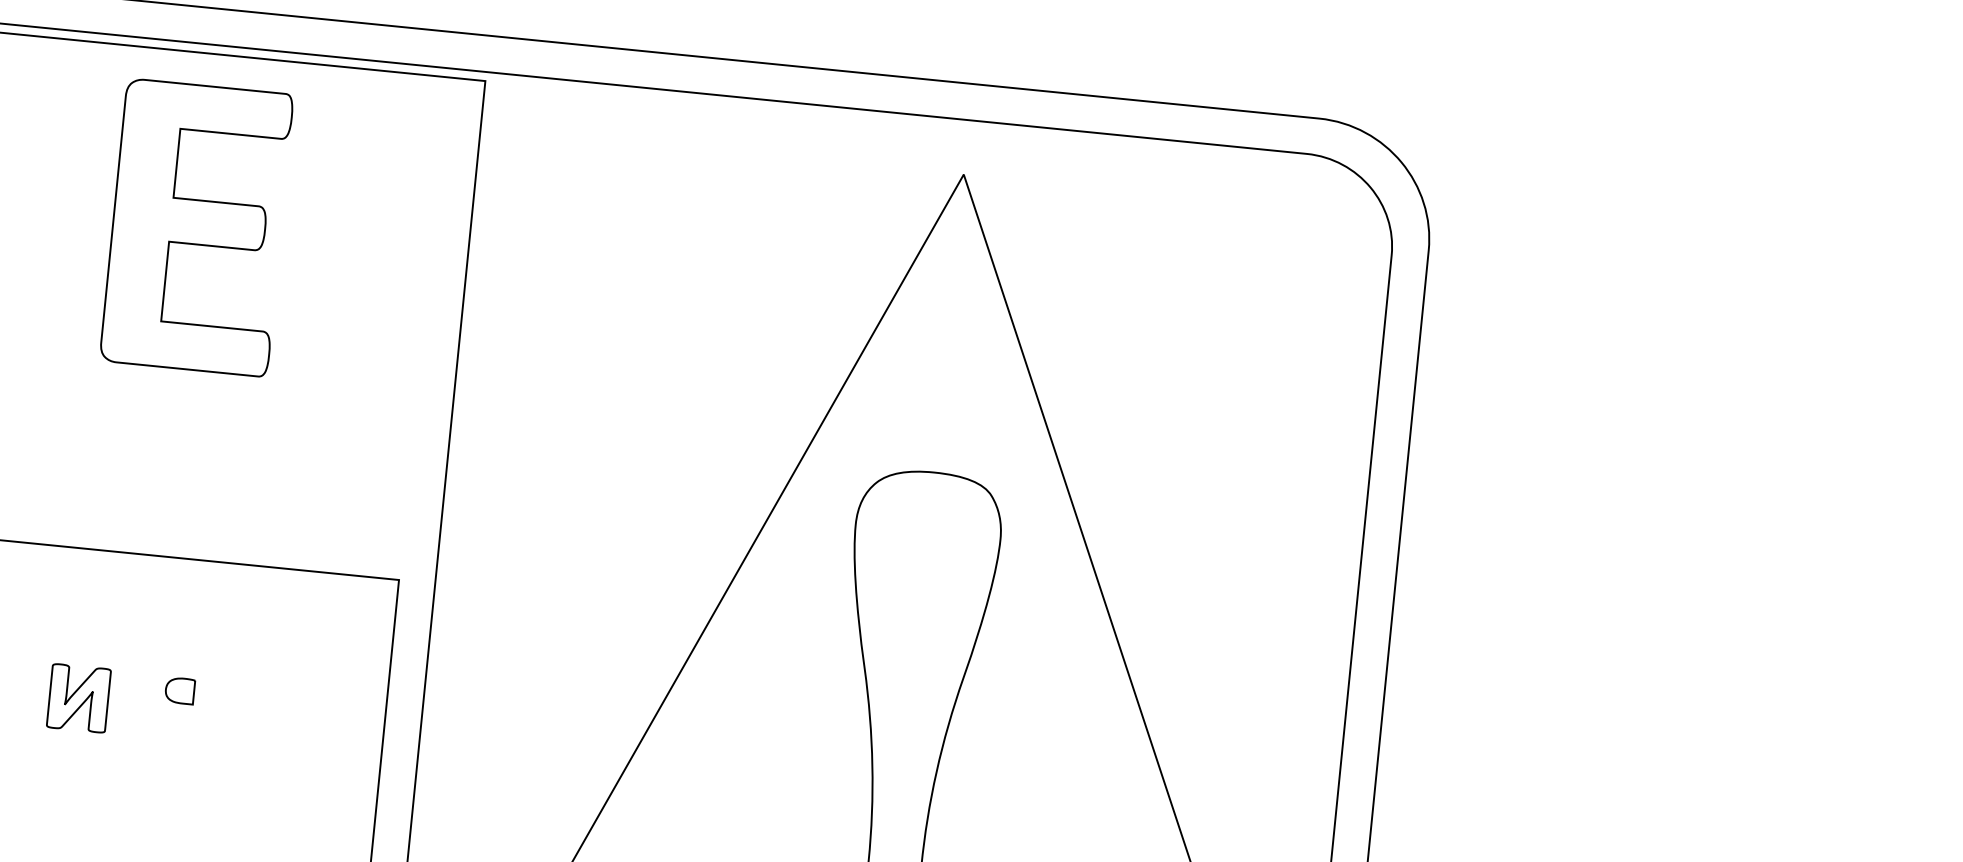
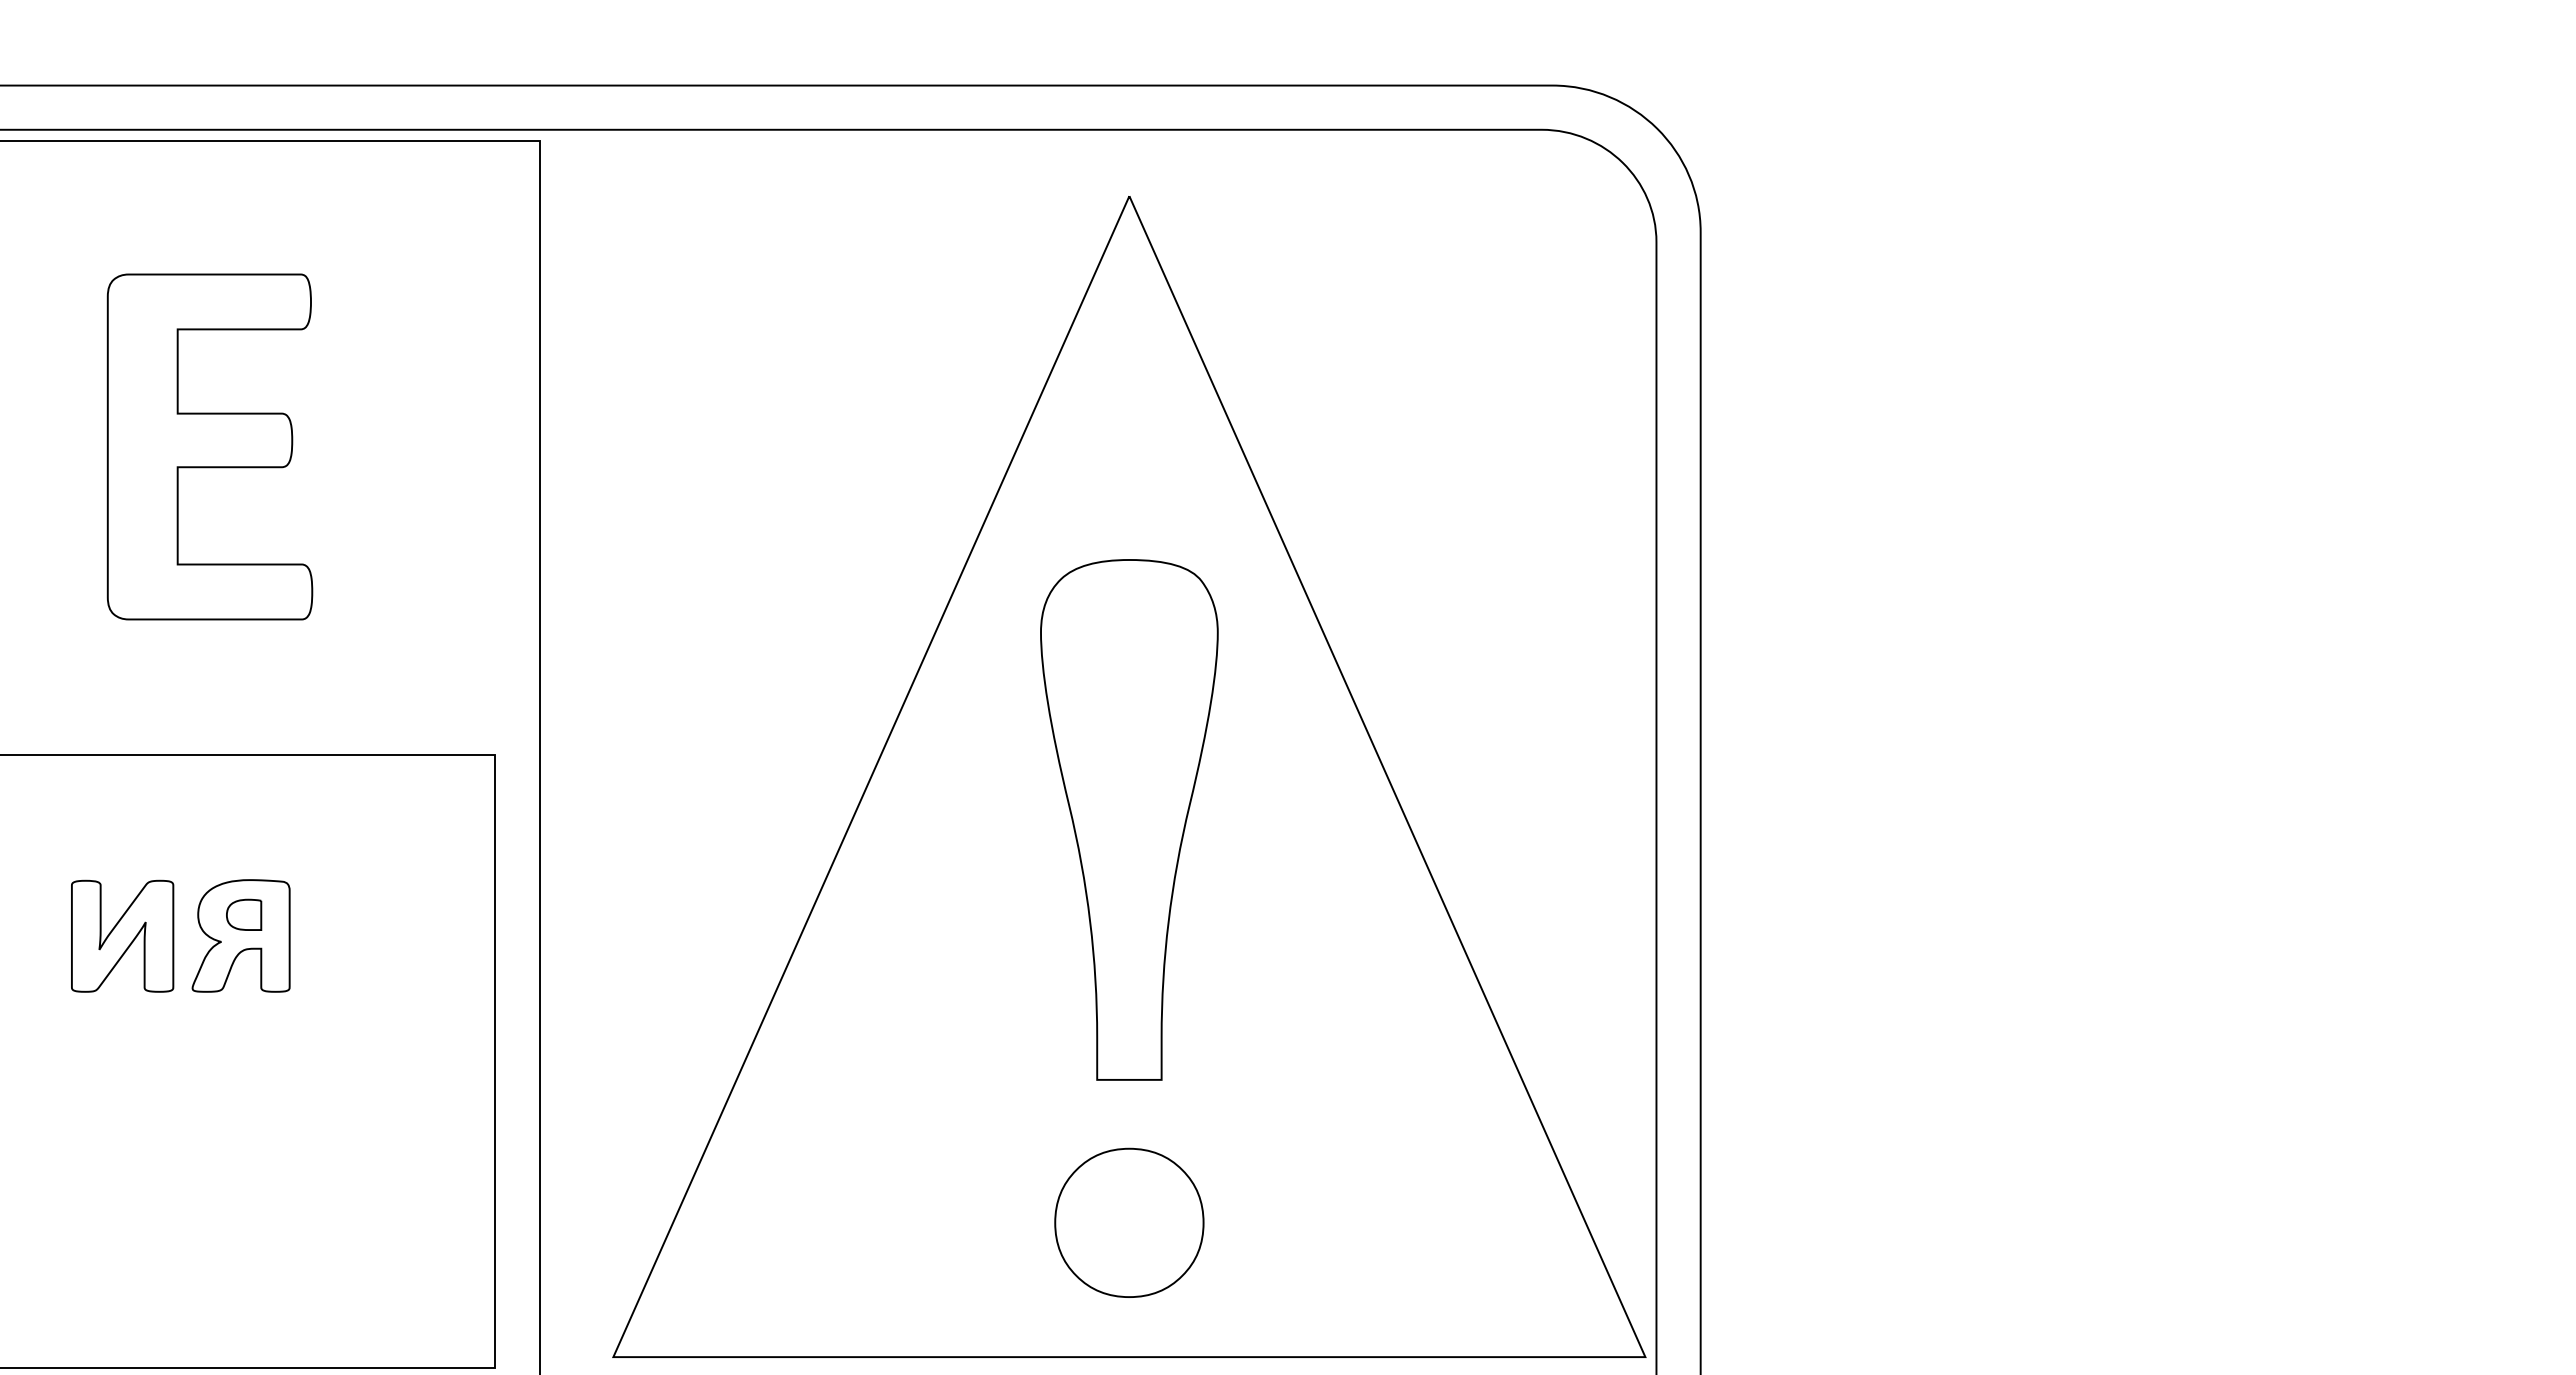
part: (196, 227) -> (209, 446), moved
part: (78, 697) -> (122, 935), size x1.43
part: (175, 707) -> (240, 935), added

